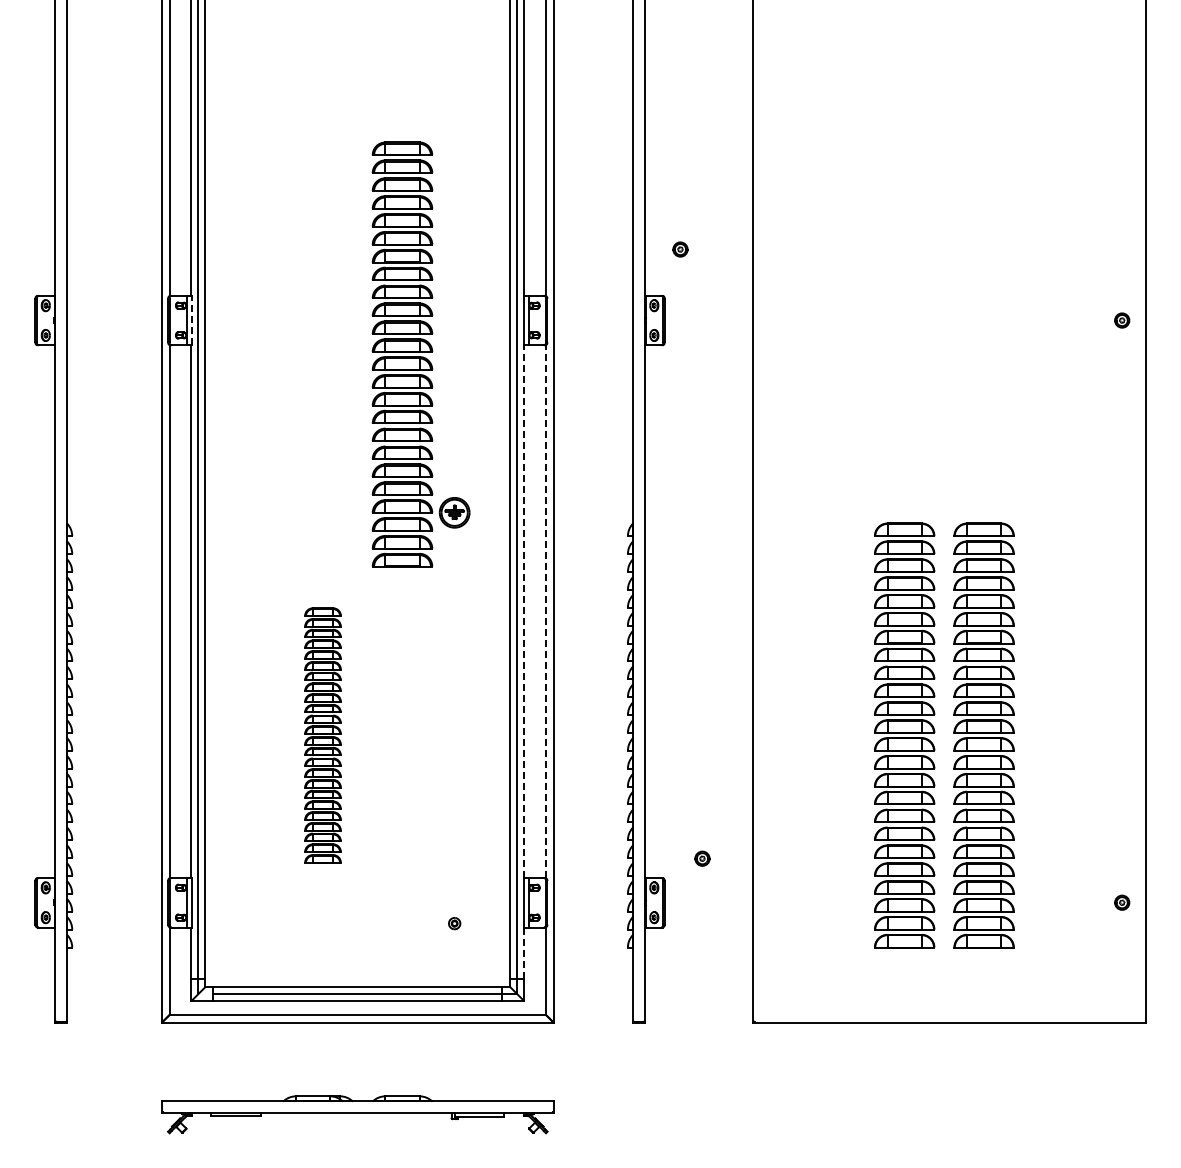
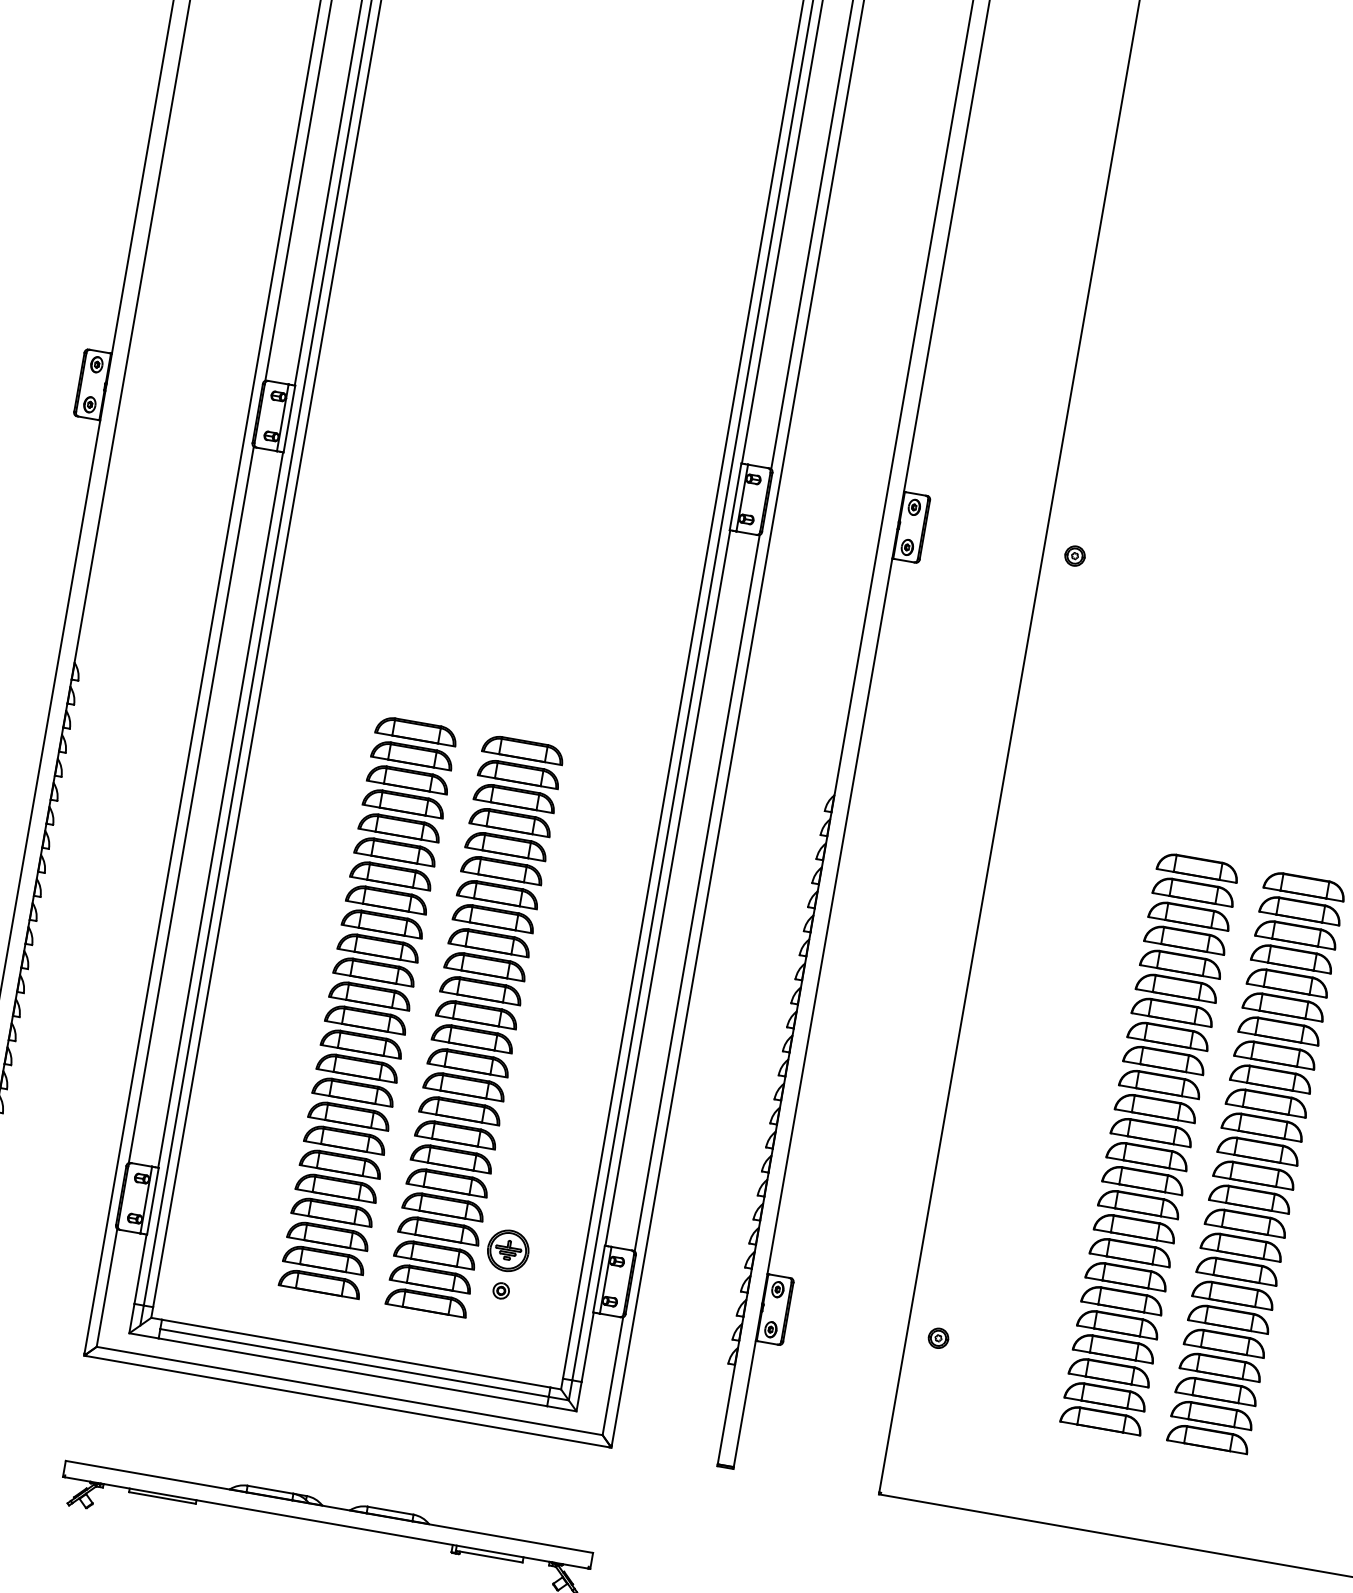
part: (680, 249) -> (1075, 556), moved
line: (191, 320) -> (289, 418), dashed -> solid
part: (420, 354) -> (499, 1030), moved
line: (524, 611) -> (668, 887), dashed -> solid
line: (546, 611) -> (697, 893), dashed -> solid
part: (322, 735) -> (367, 1007), size x1.67
part: (702, 858) -> (938, 1338), moved
line: (524, 953) -> (588, 1347), dashed -> solid

